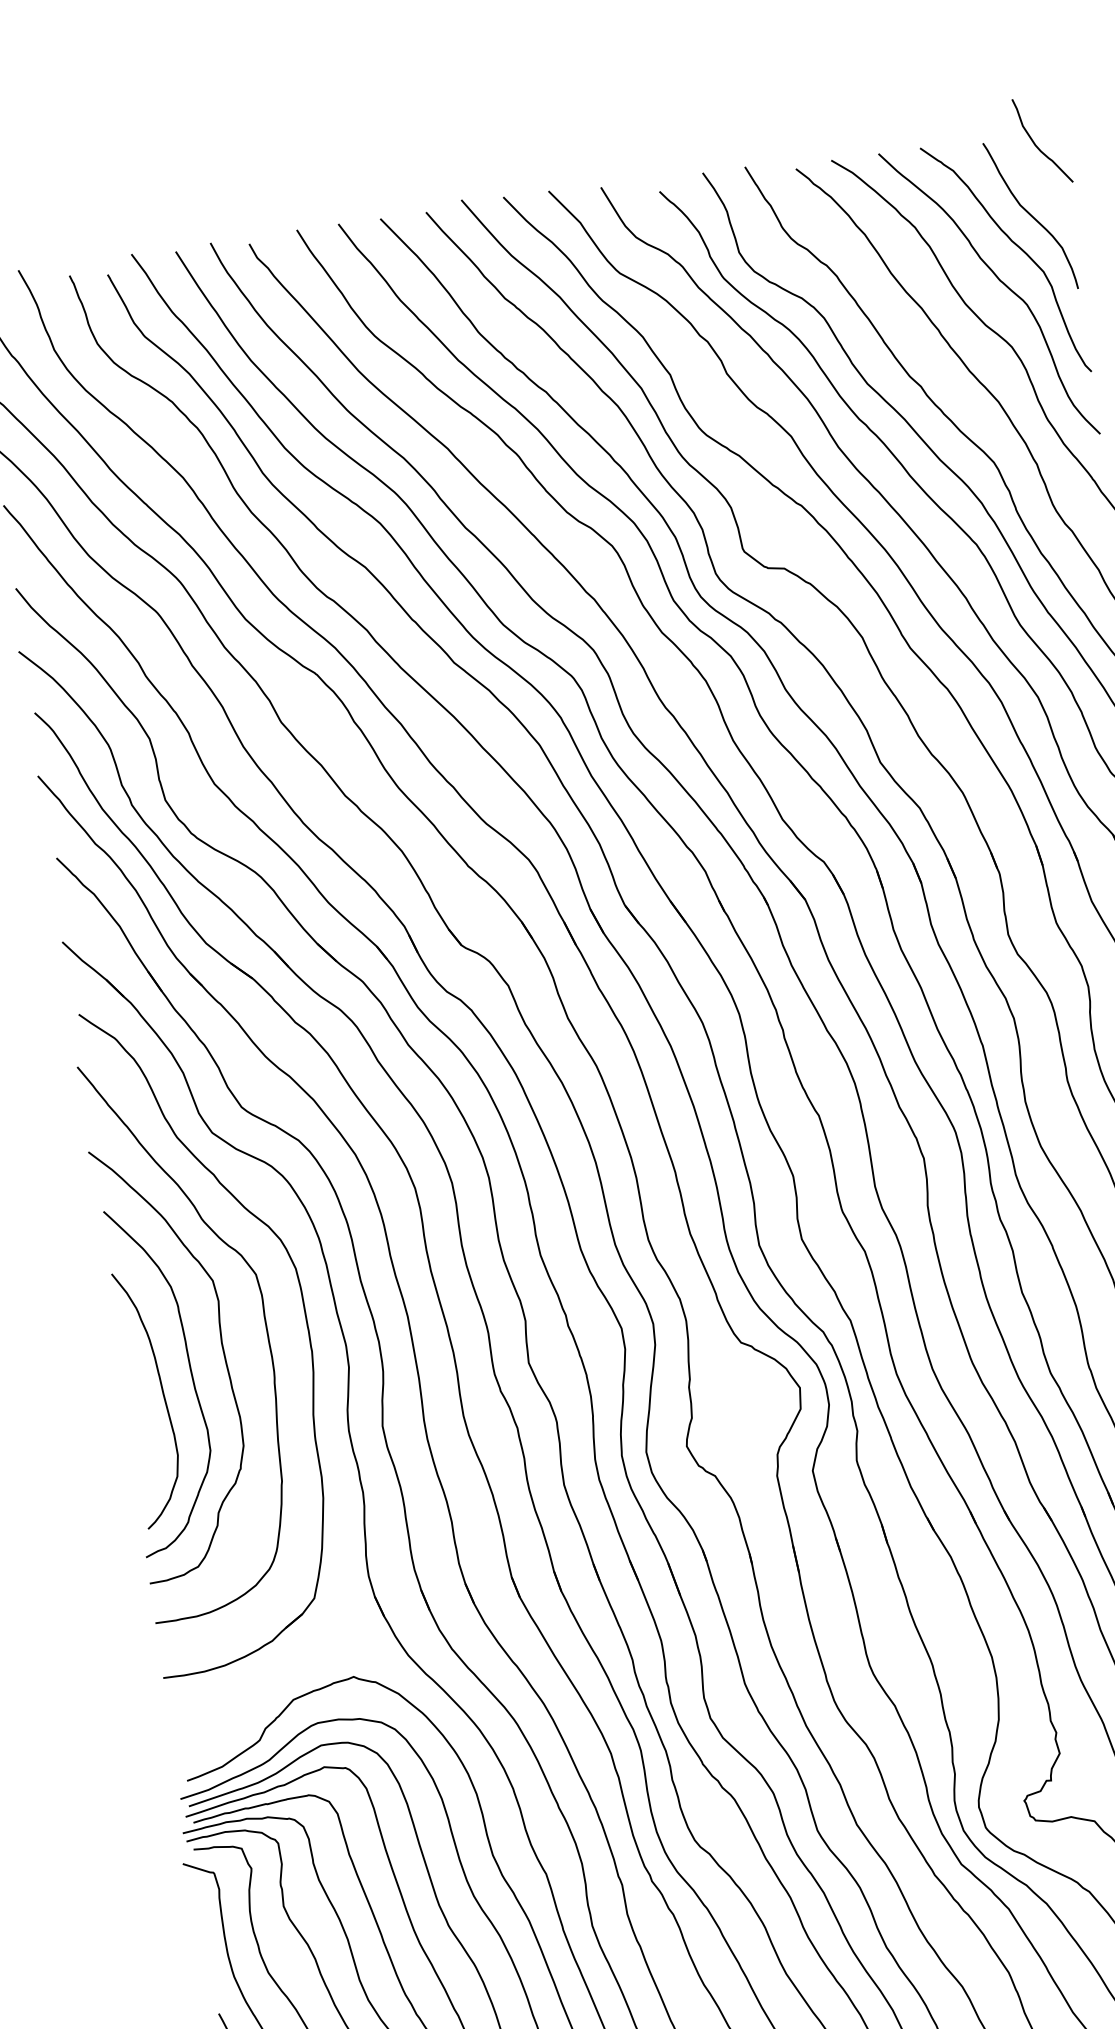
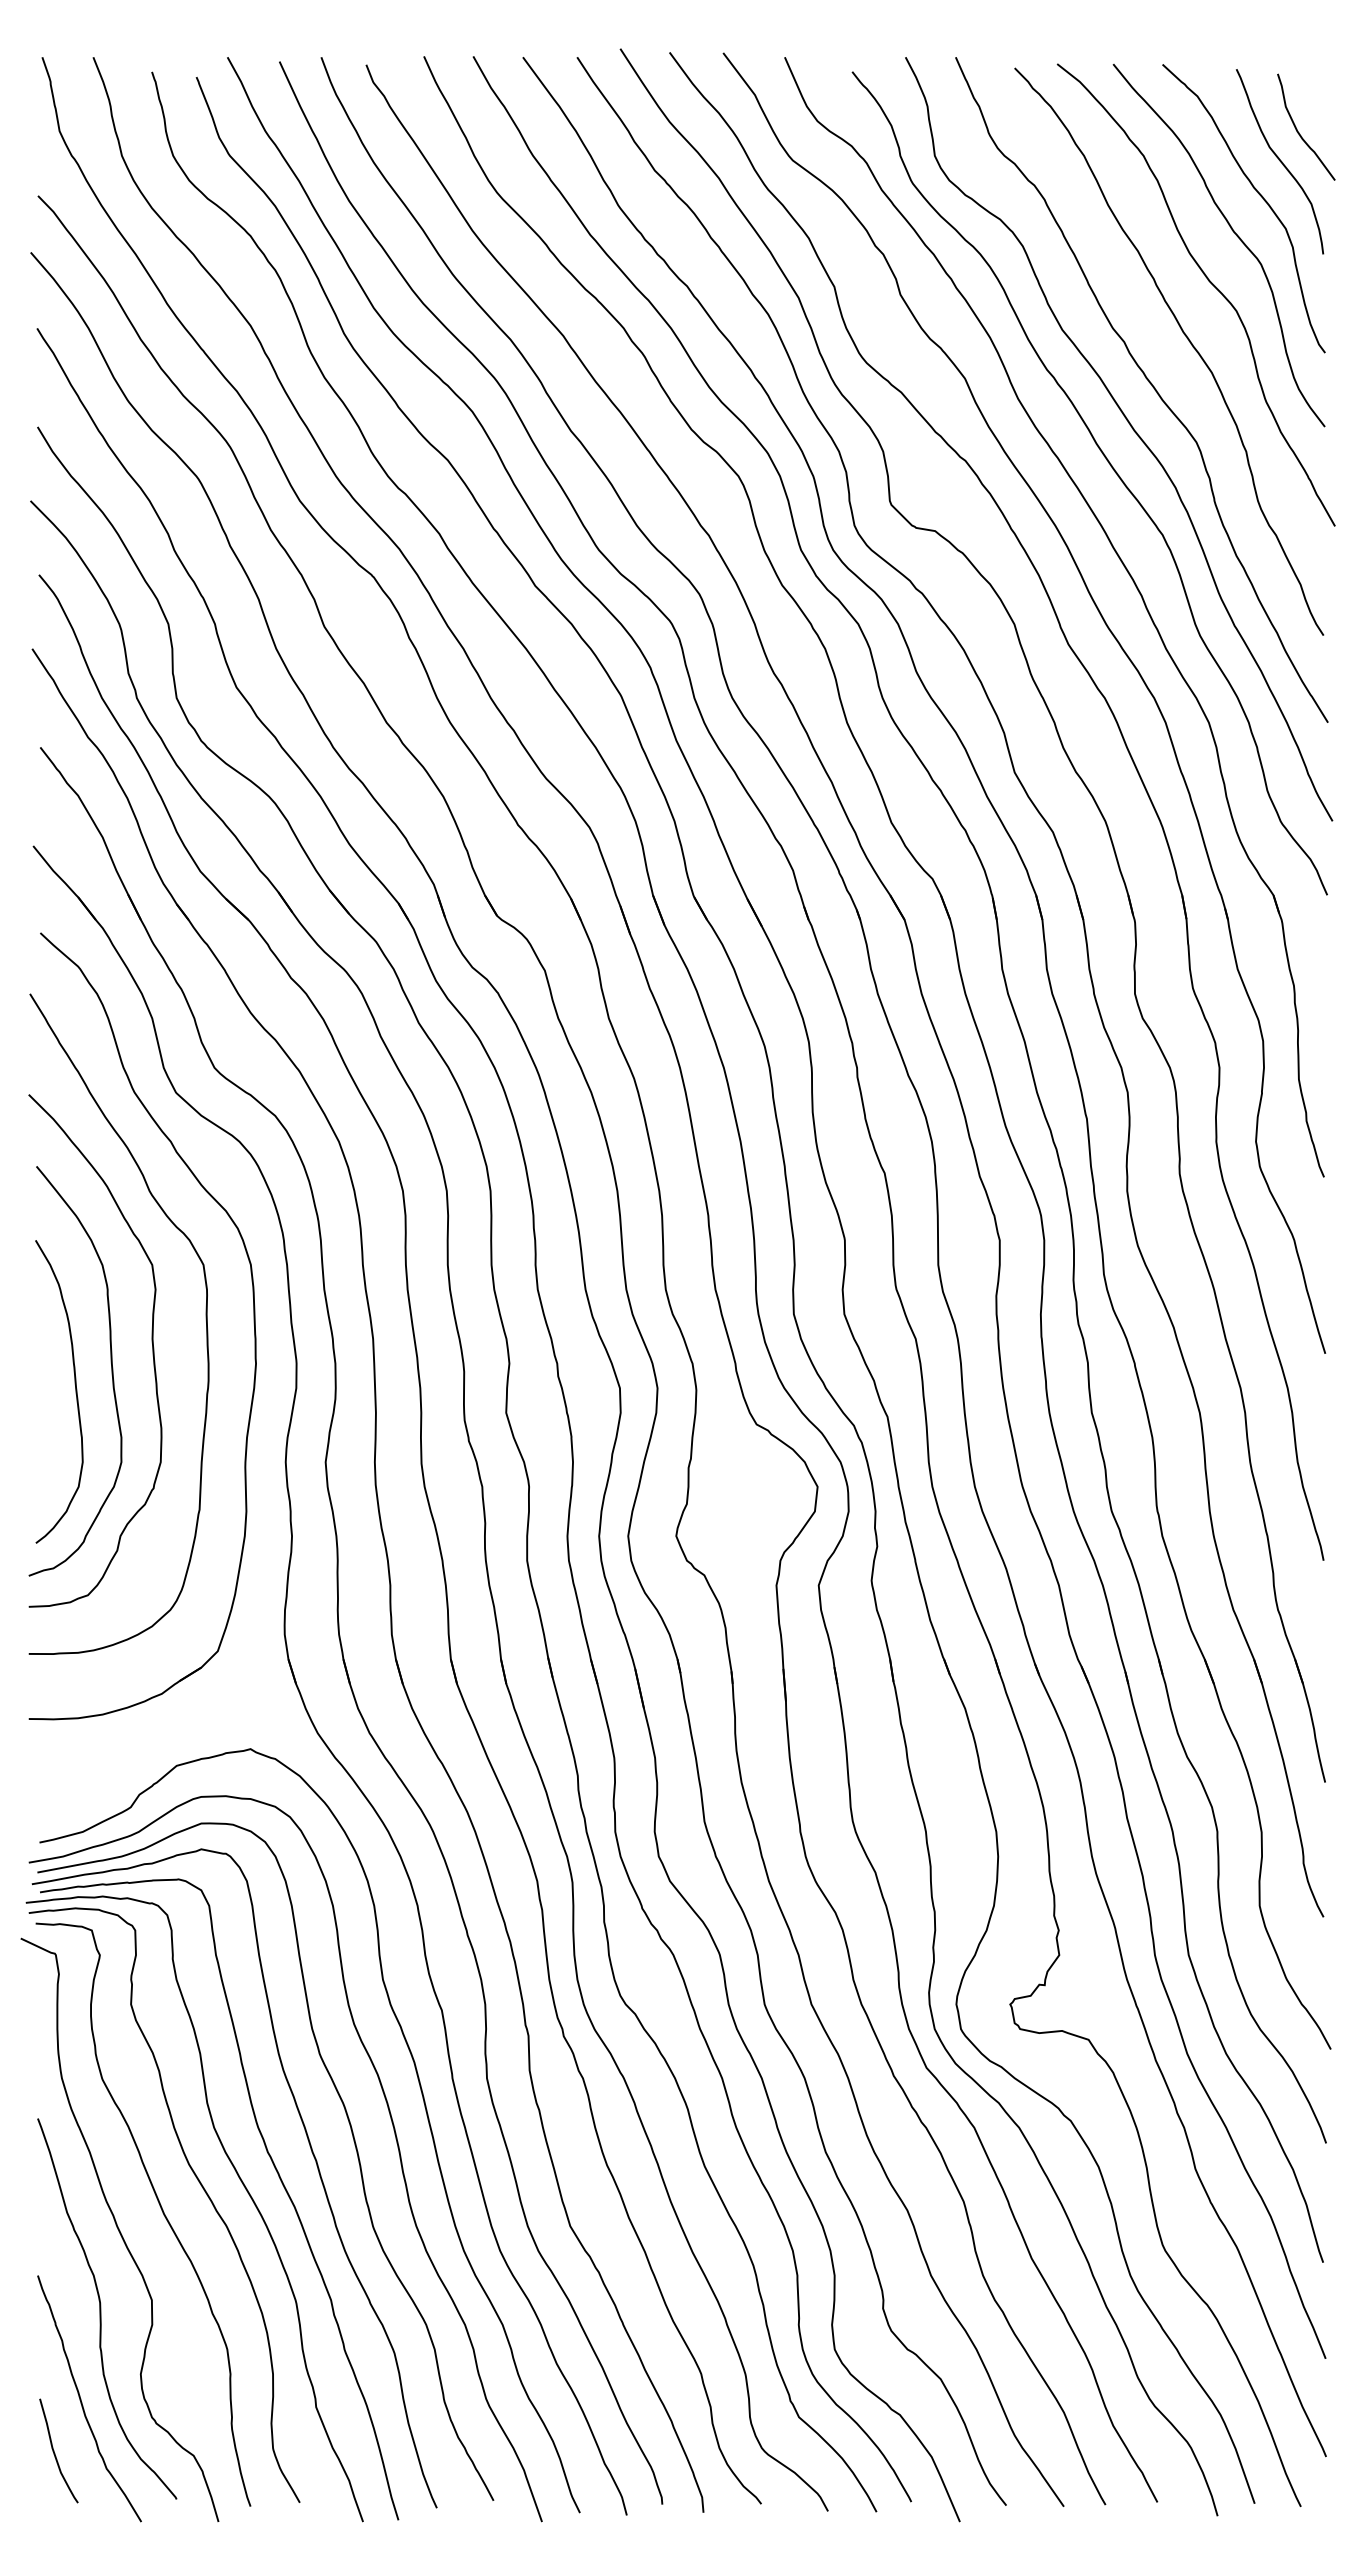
curve: (1037, 146) -> (1299, 132), moved

